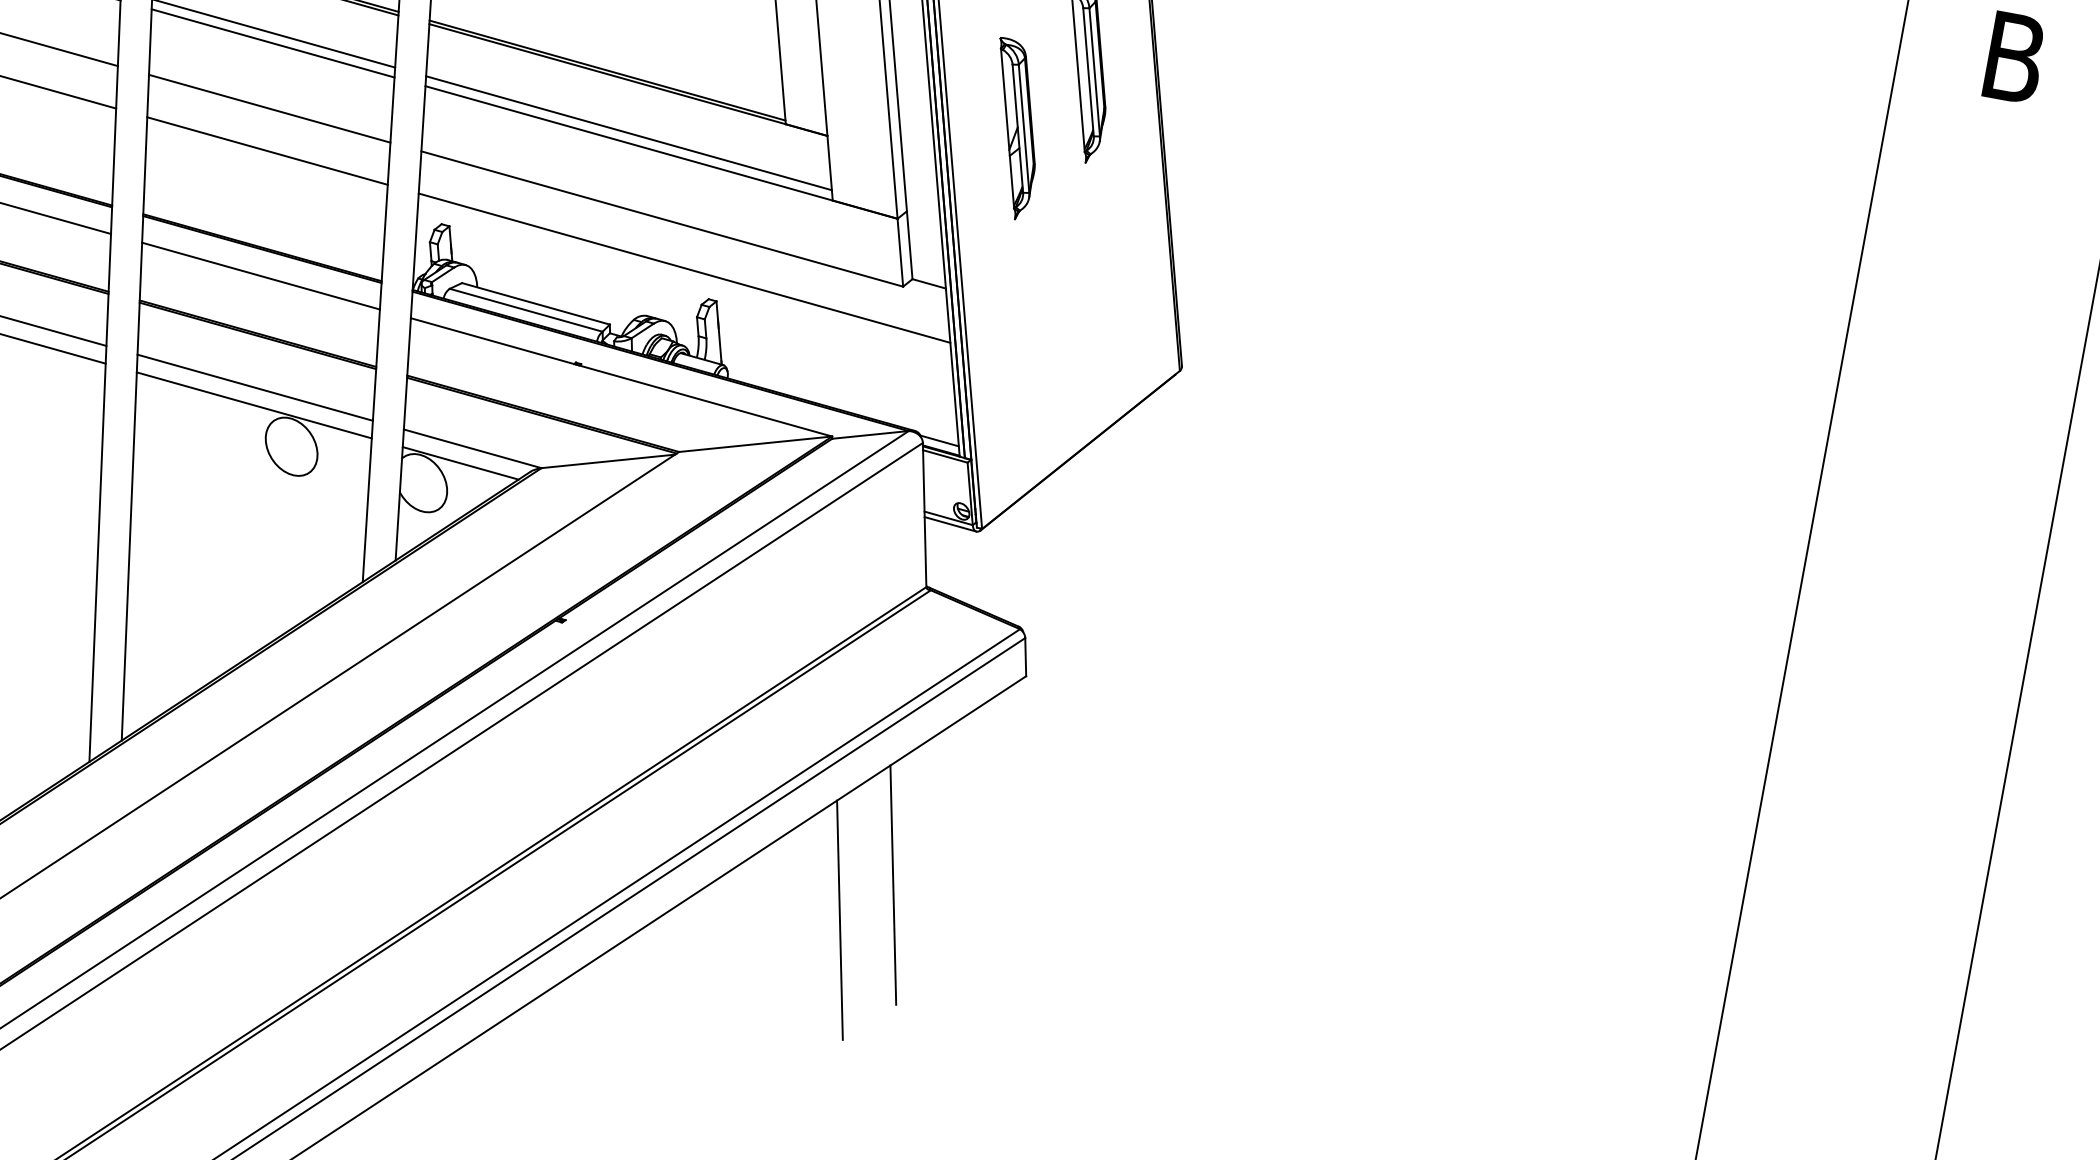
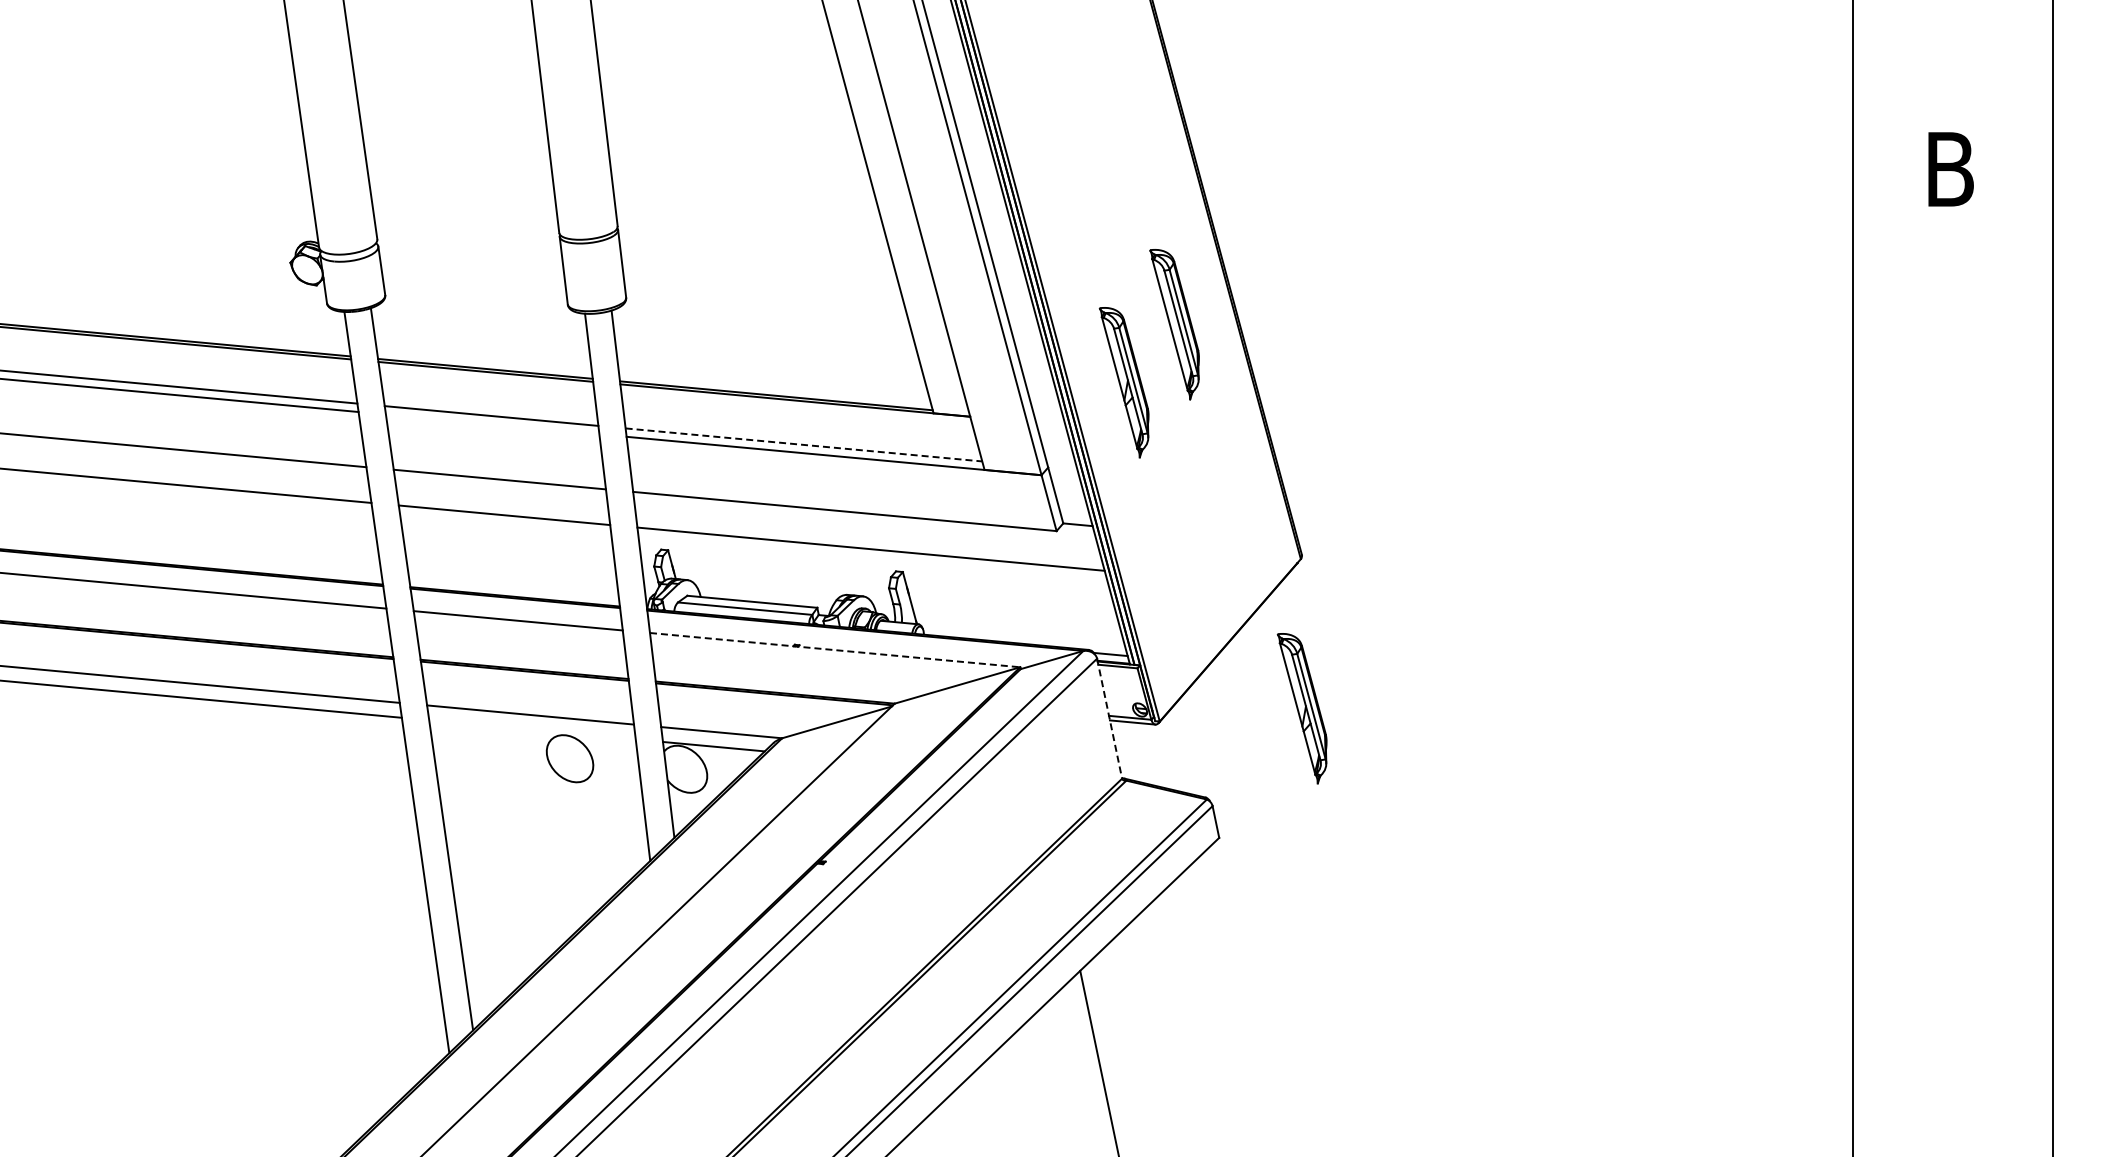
line: (272, 43) -> (492, 424), removed
line: (629, 132) -> (804, 444), solid -> dashed
line: (621, 377) -> (835, 650), solid -> dashed
line: (254, 404) -> (532, 729), removed
line: (924, 515) -> (1109, 719), solid -> dashed
part: (1148, 543) -> (1301, 708), added
line: (892, 884) -> (1139, 1032), removed

